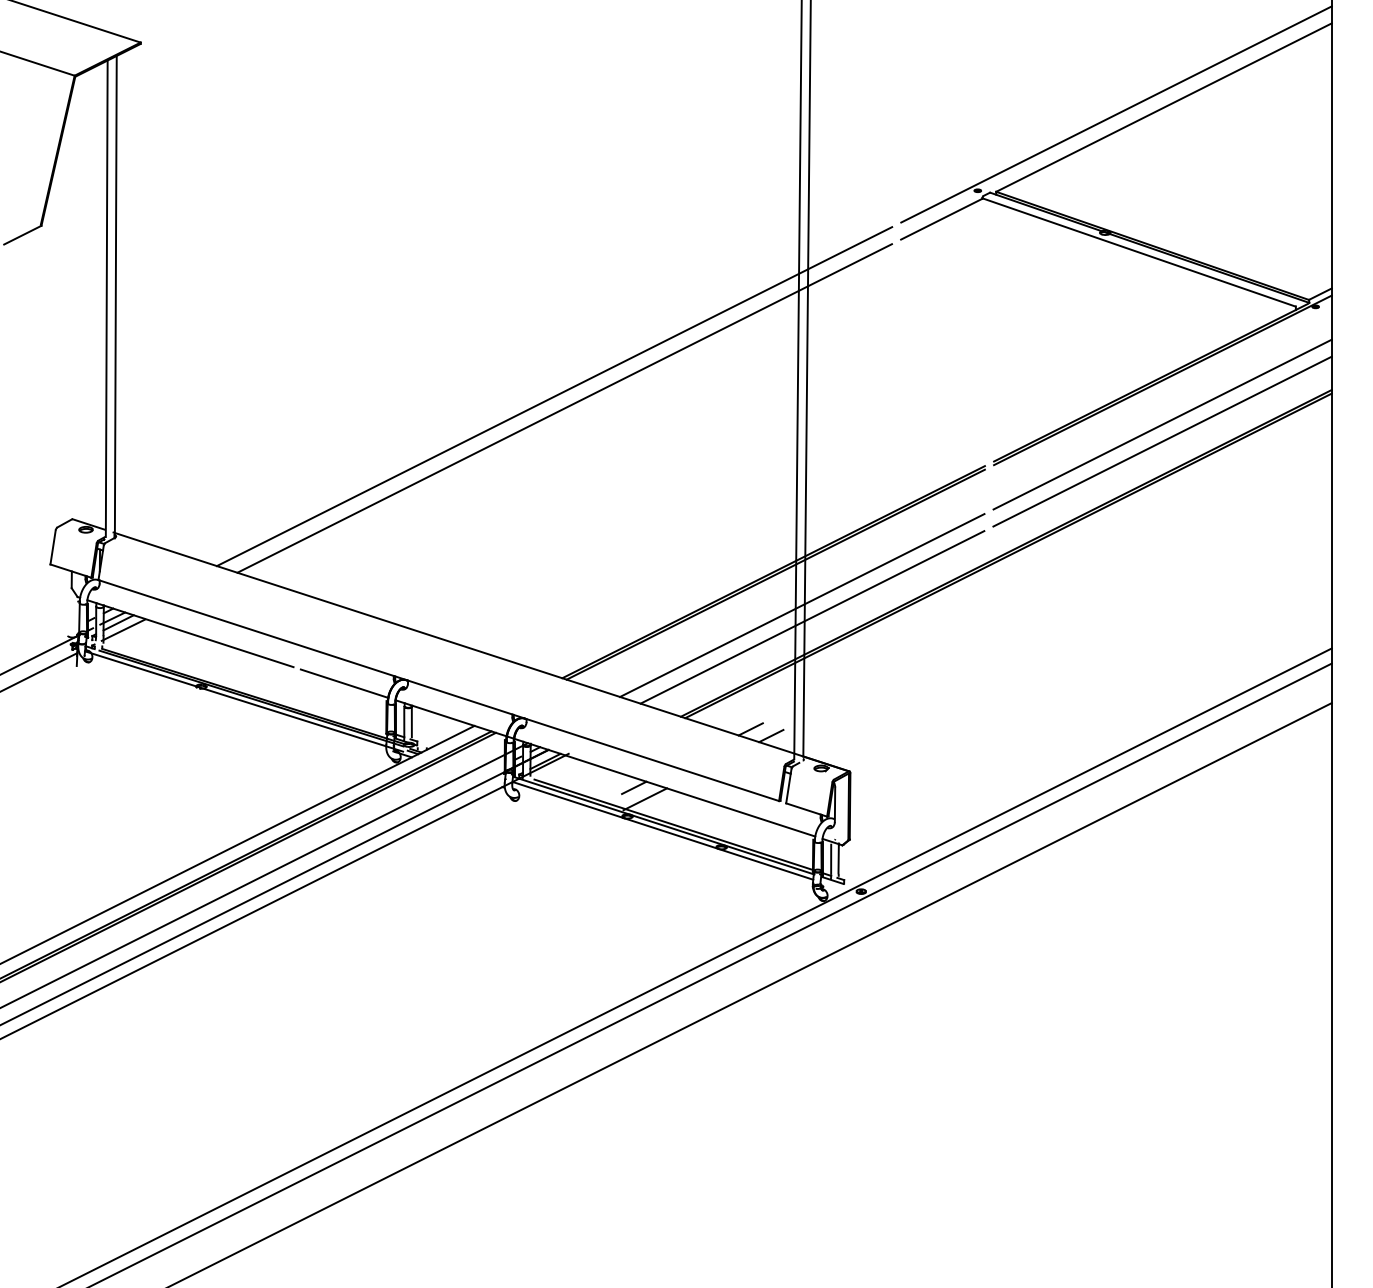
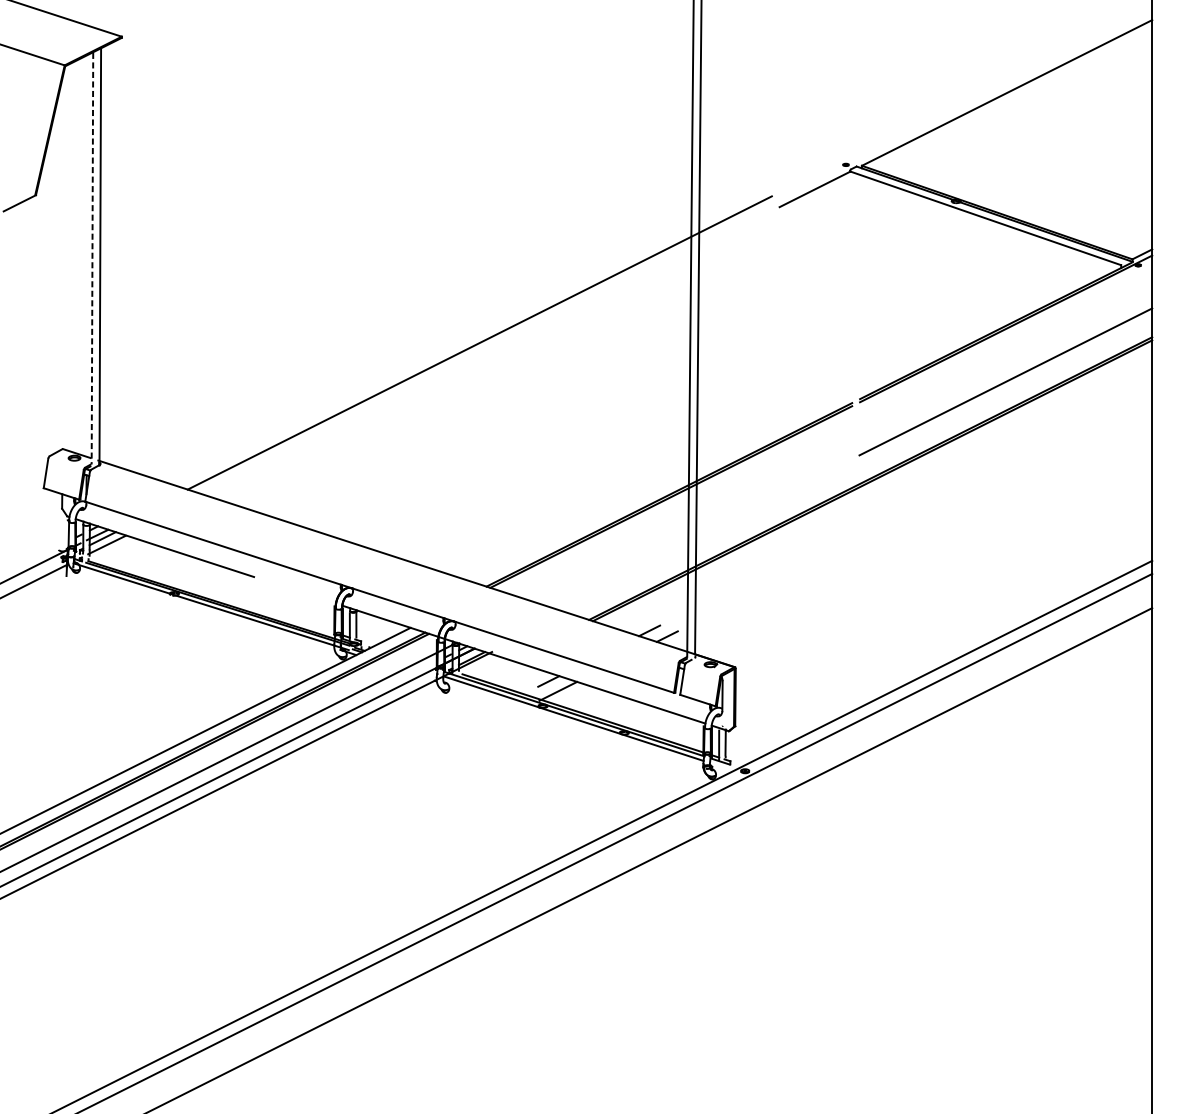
line: (1116, 114) -> (965, 98), removed
line: (106, 299) -> (92, 258), solid -> dashed
line: (564, 408) -> (488, 353), removed
line: (1162, 424) -> (1005, 367), removed
line: (802, 605) -> (694, 523), removed
line: (812, 617) -> (703, 534), removed
line: (344, 683) -> (298, 591), removed

